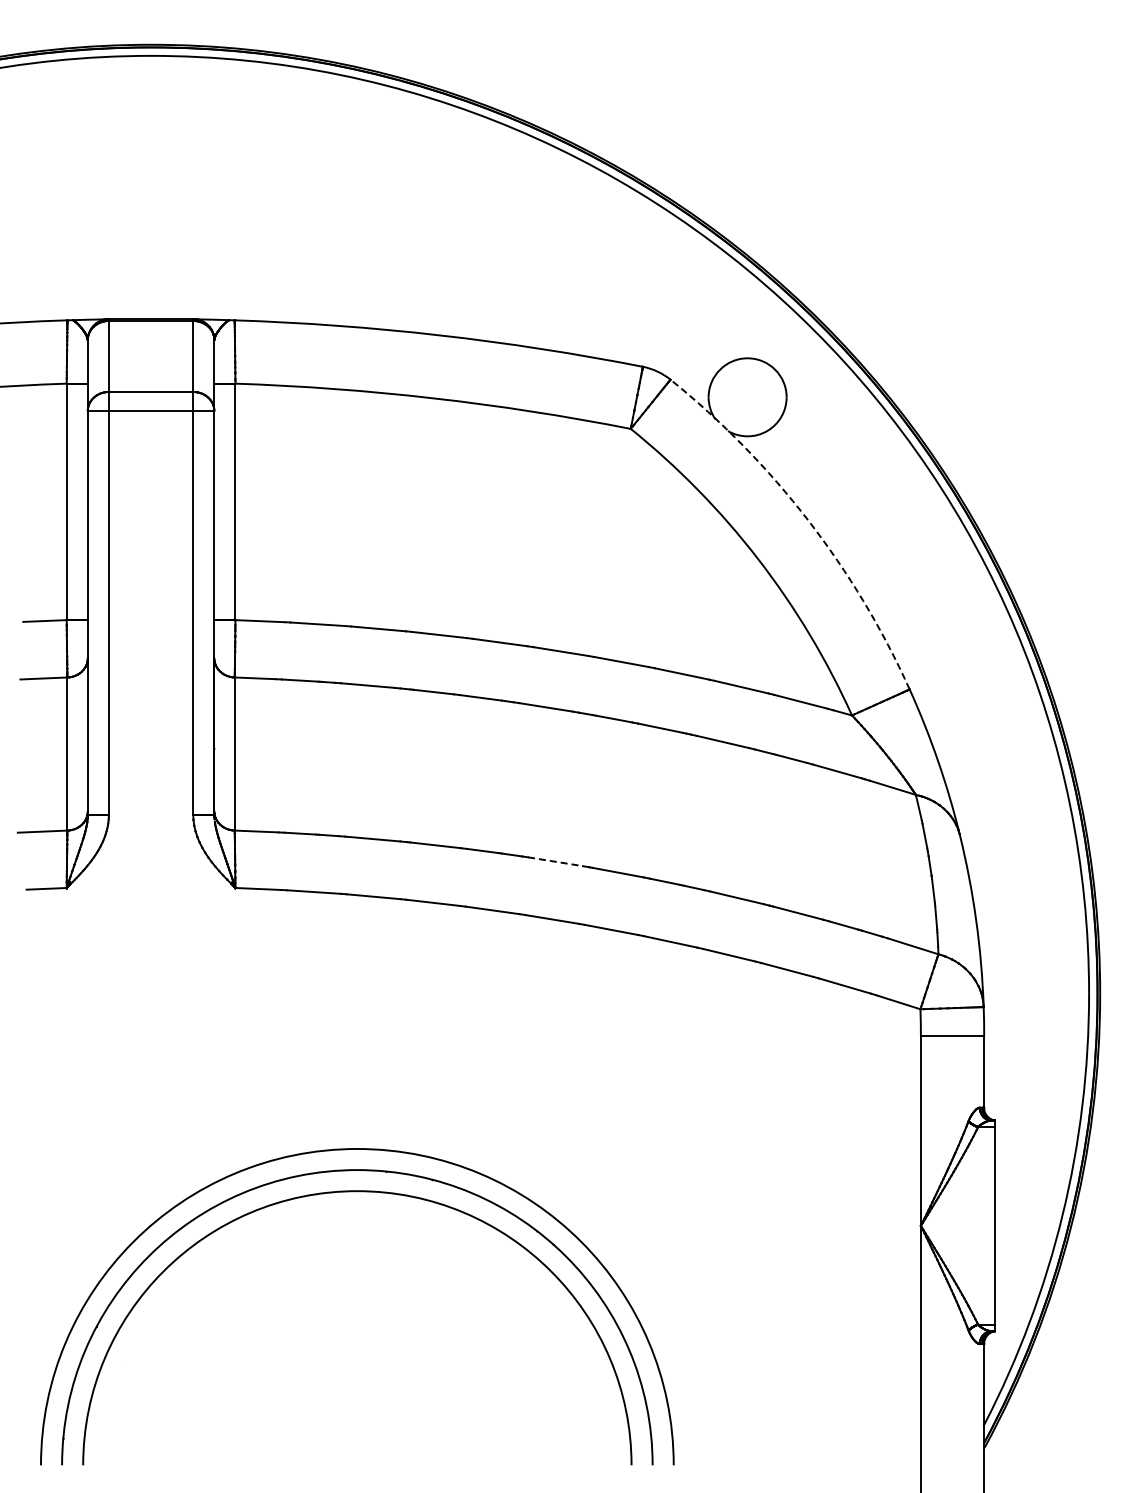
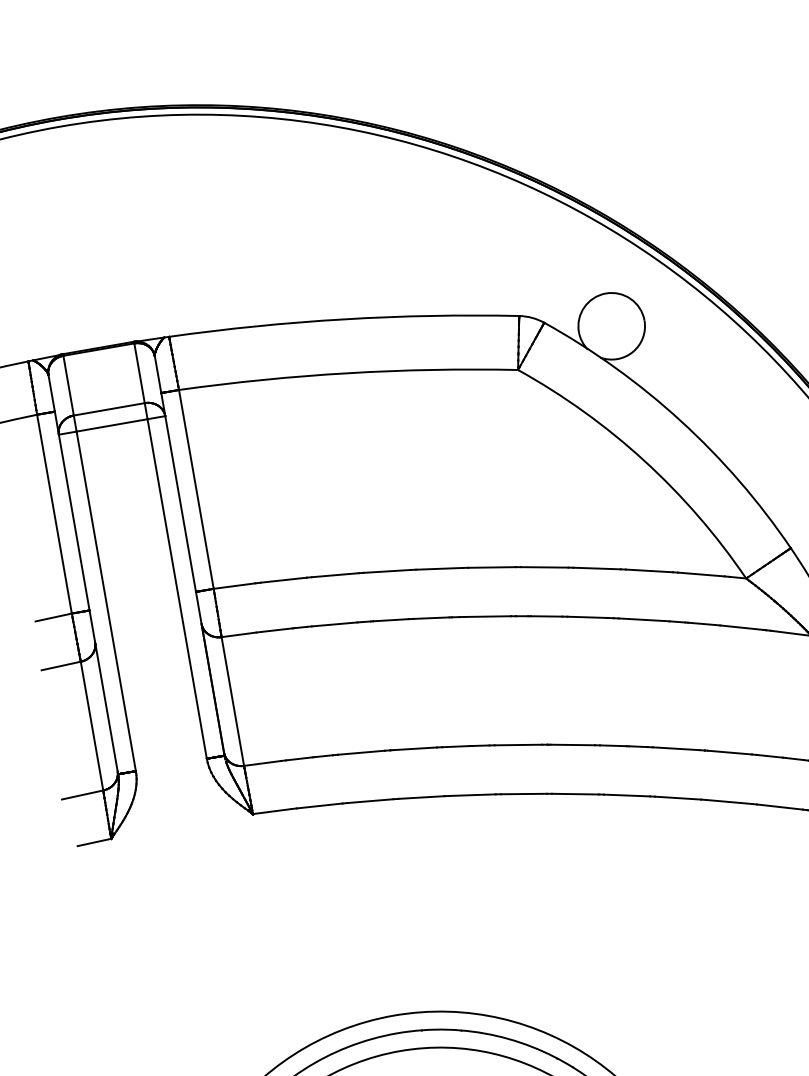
arc: (808, 520) -> (680, 420), dashed -> solid
line: (555, 861) -> (518, 744), dashed -> solid

